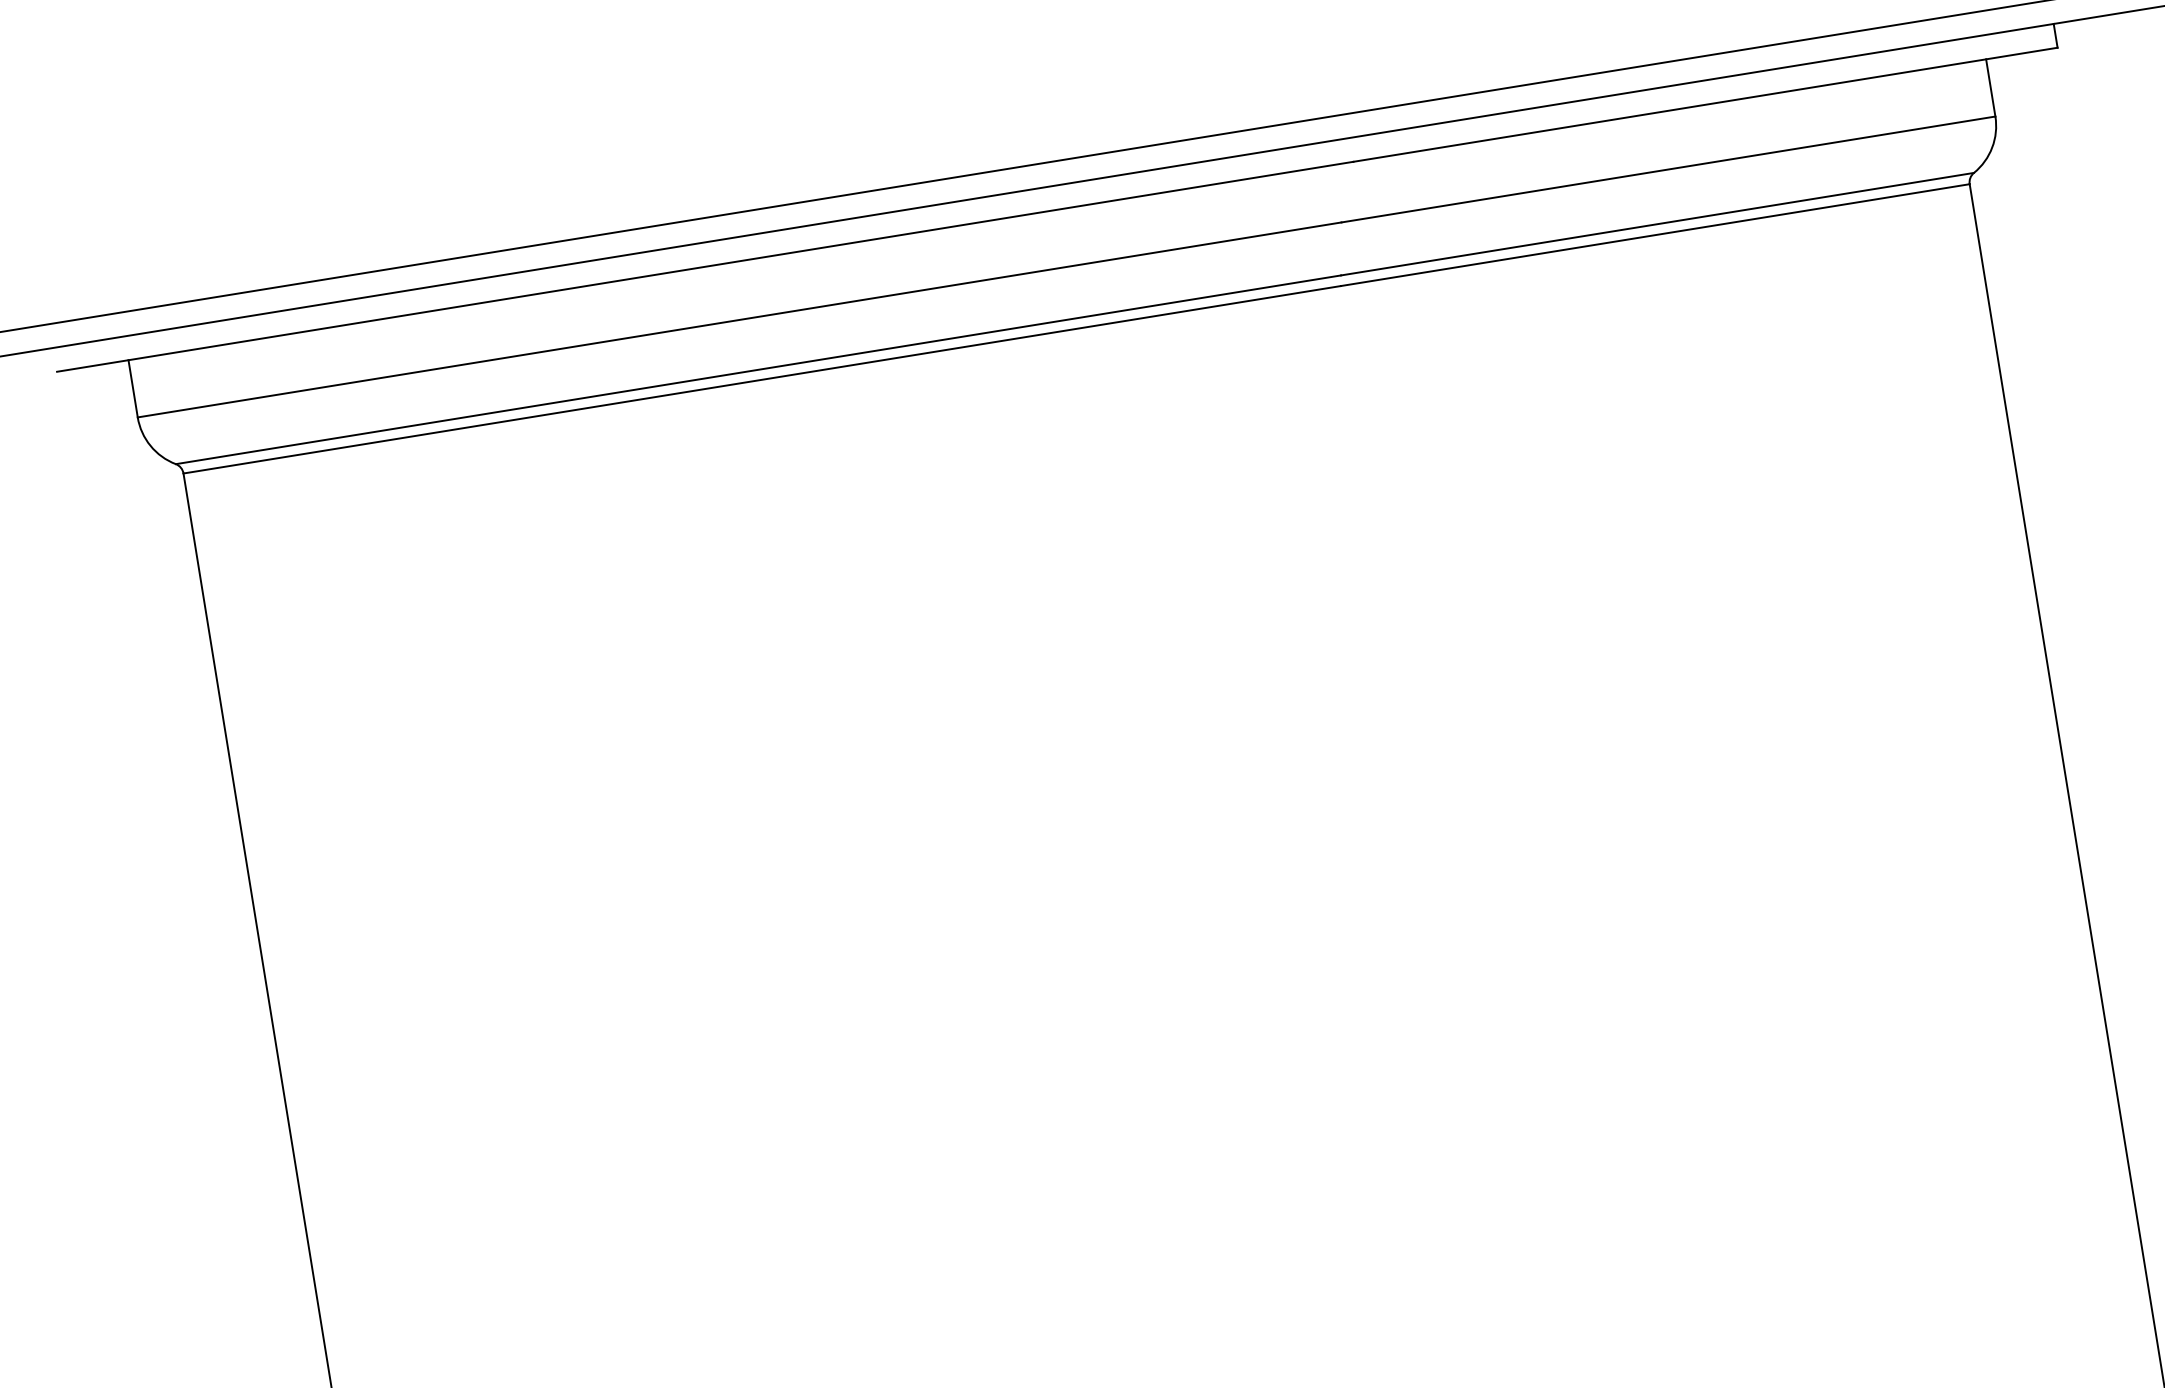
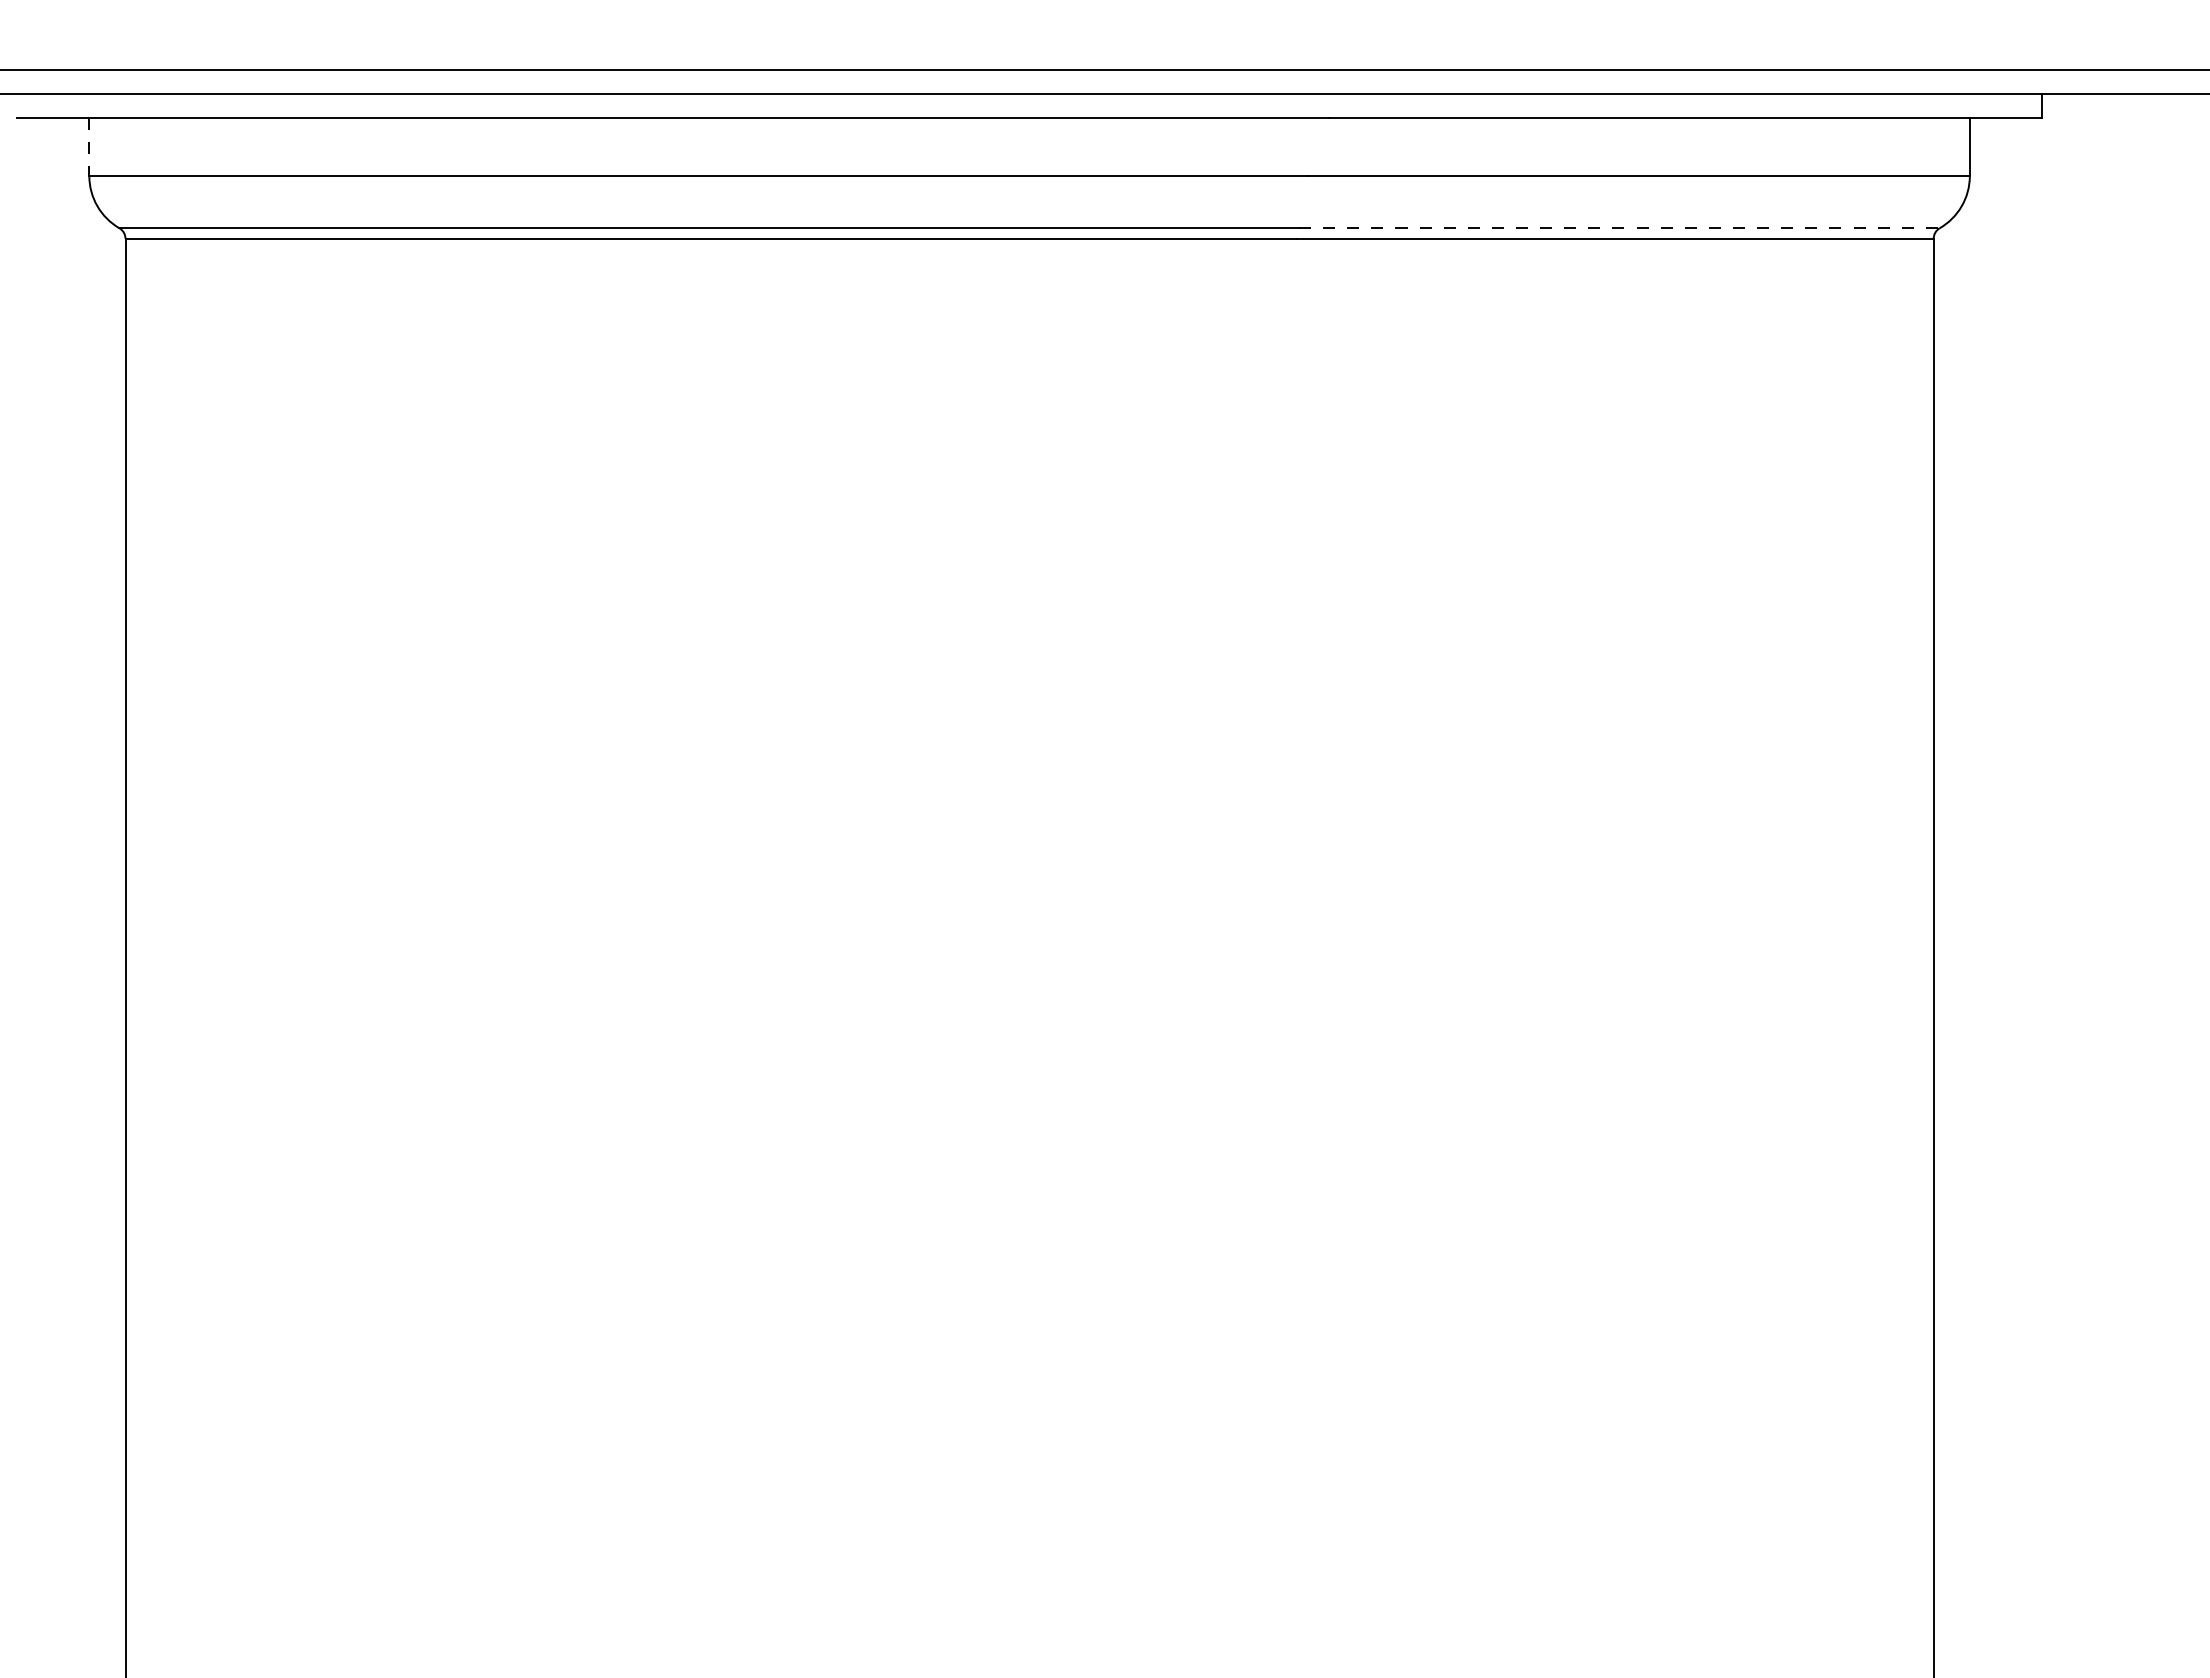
line: (1657, 224) -> (1619, 228), solid -> dashed
line: (133, 389) -> (89, 147), solid -> dashed

